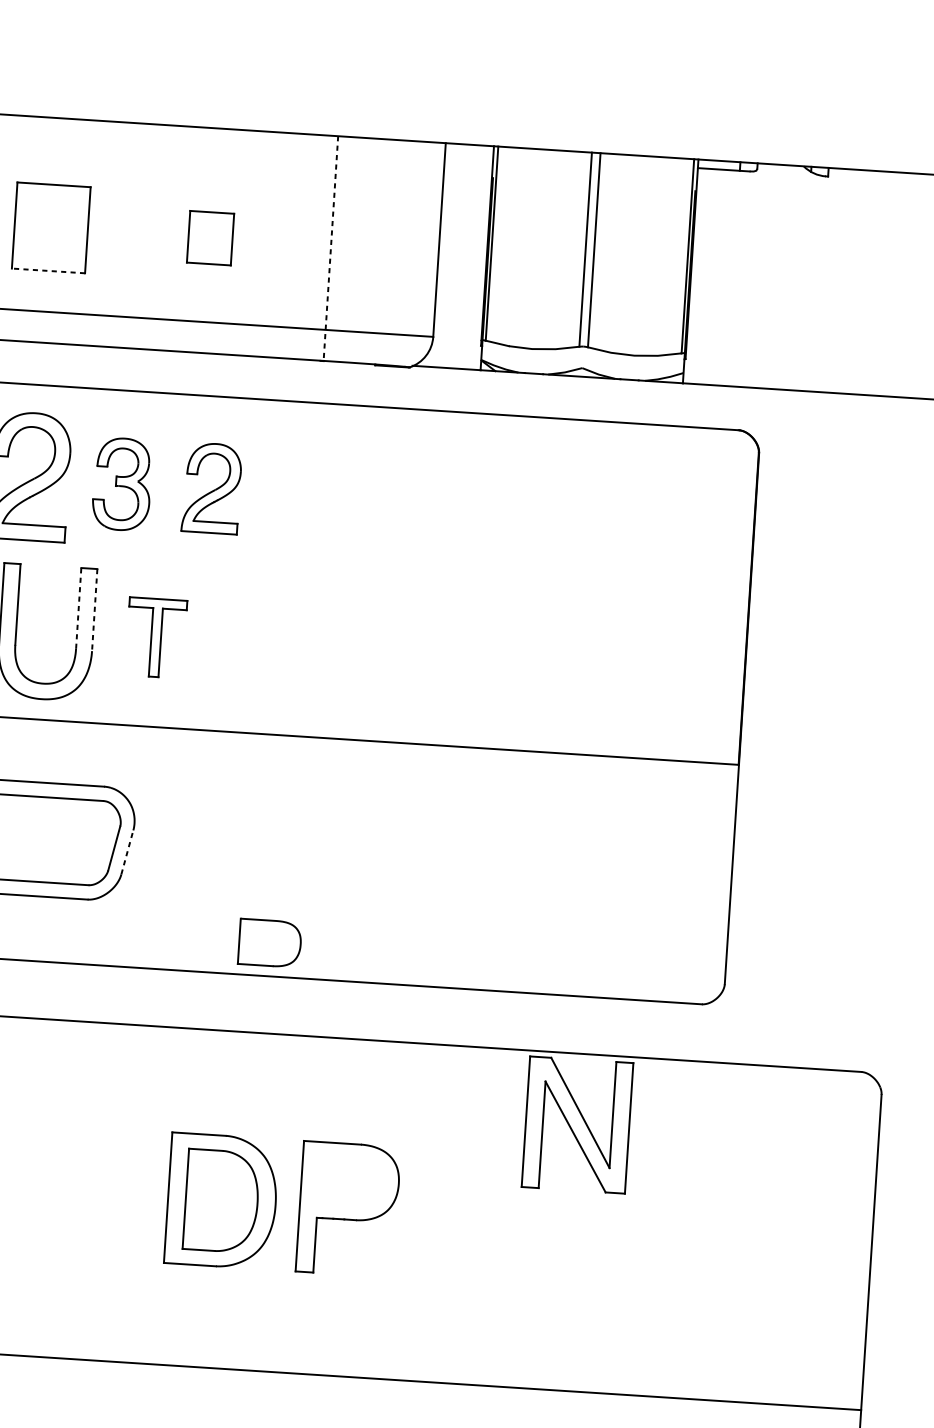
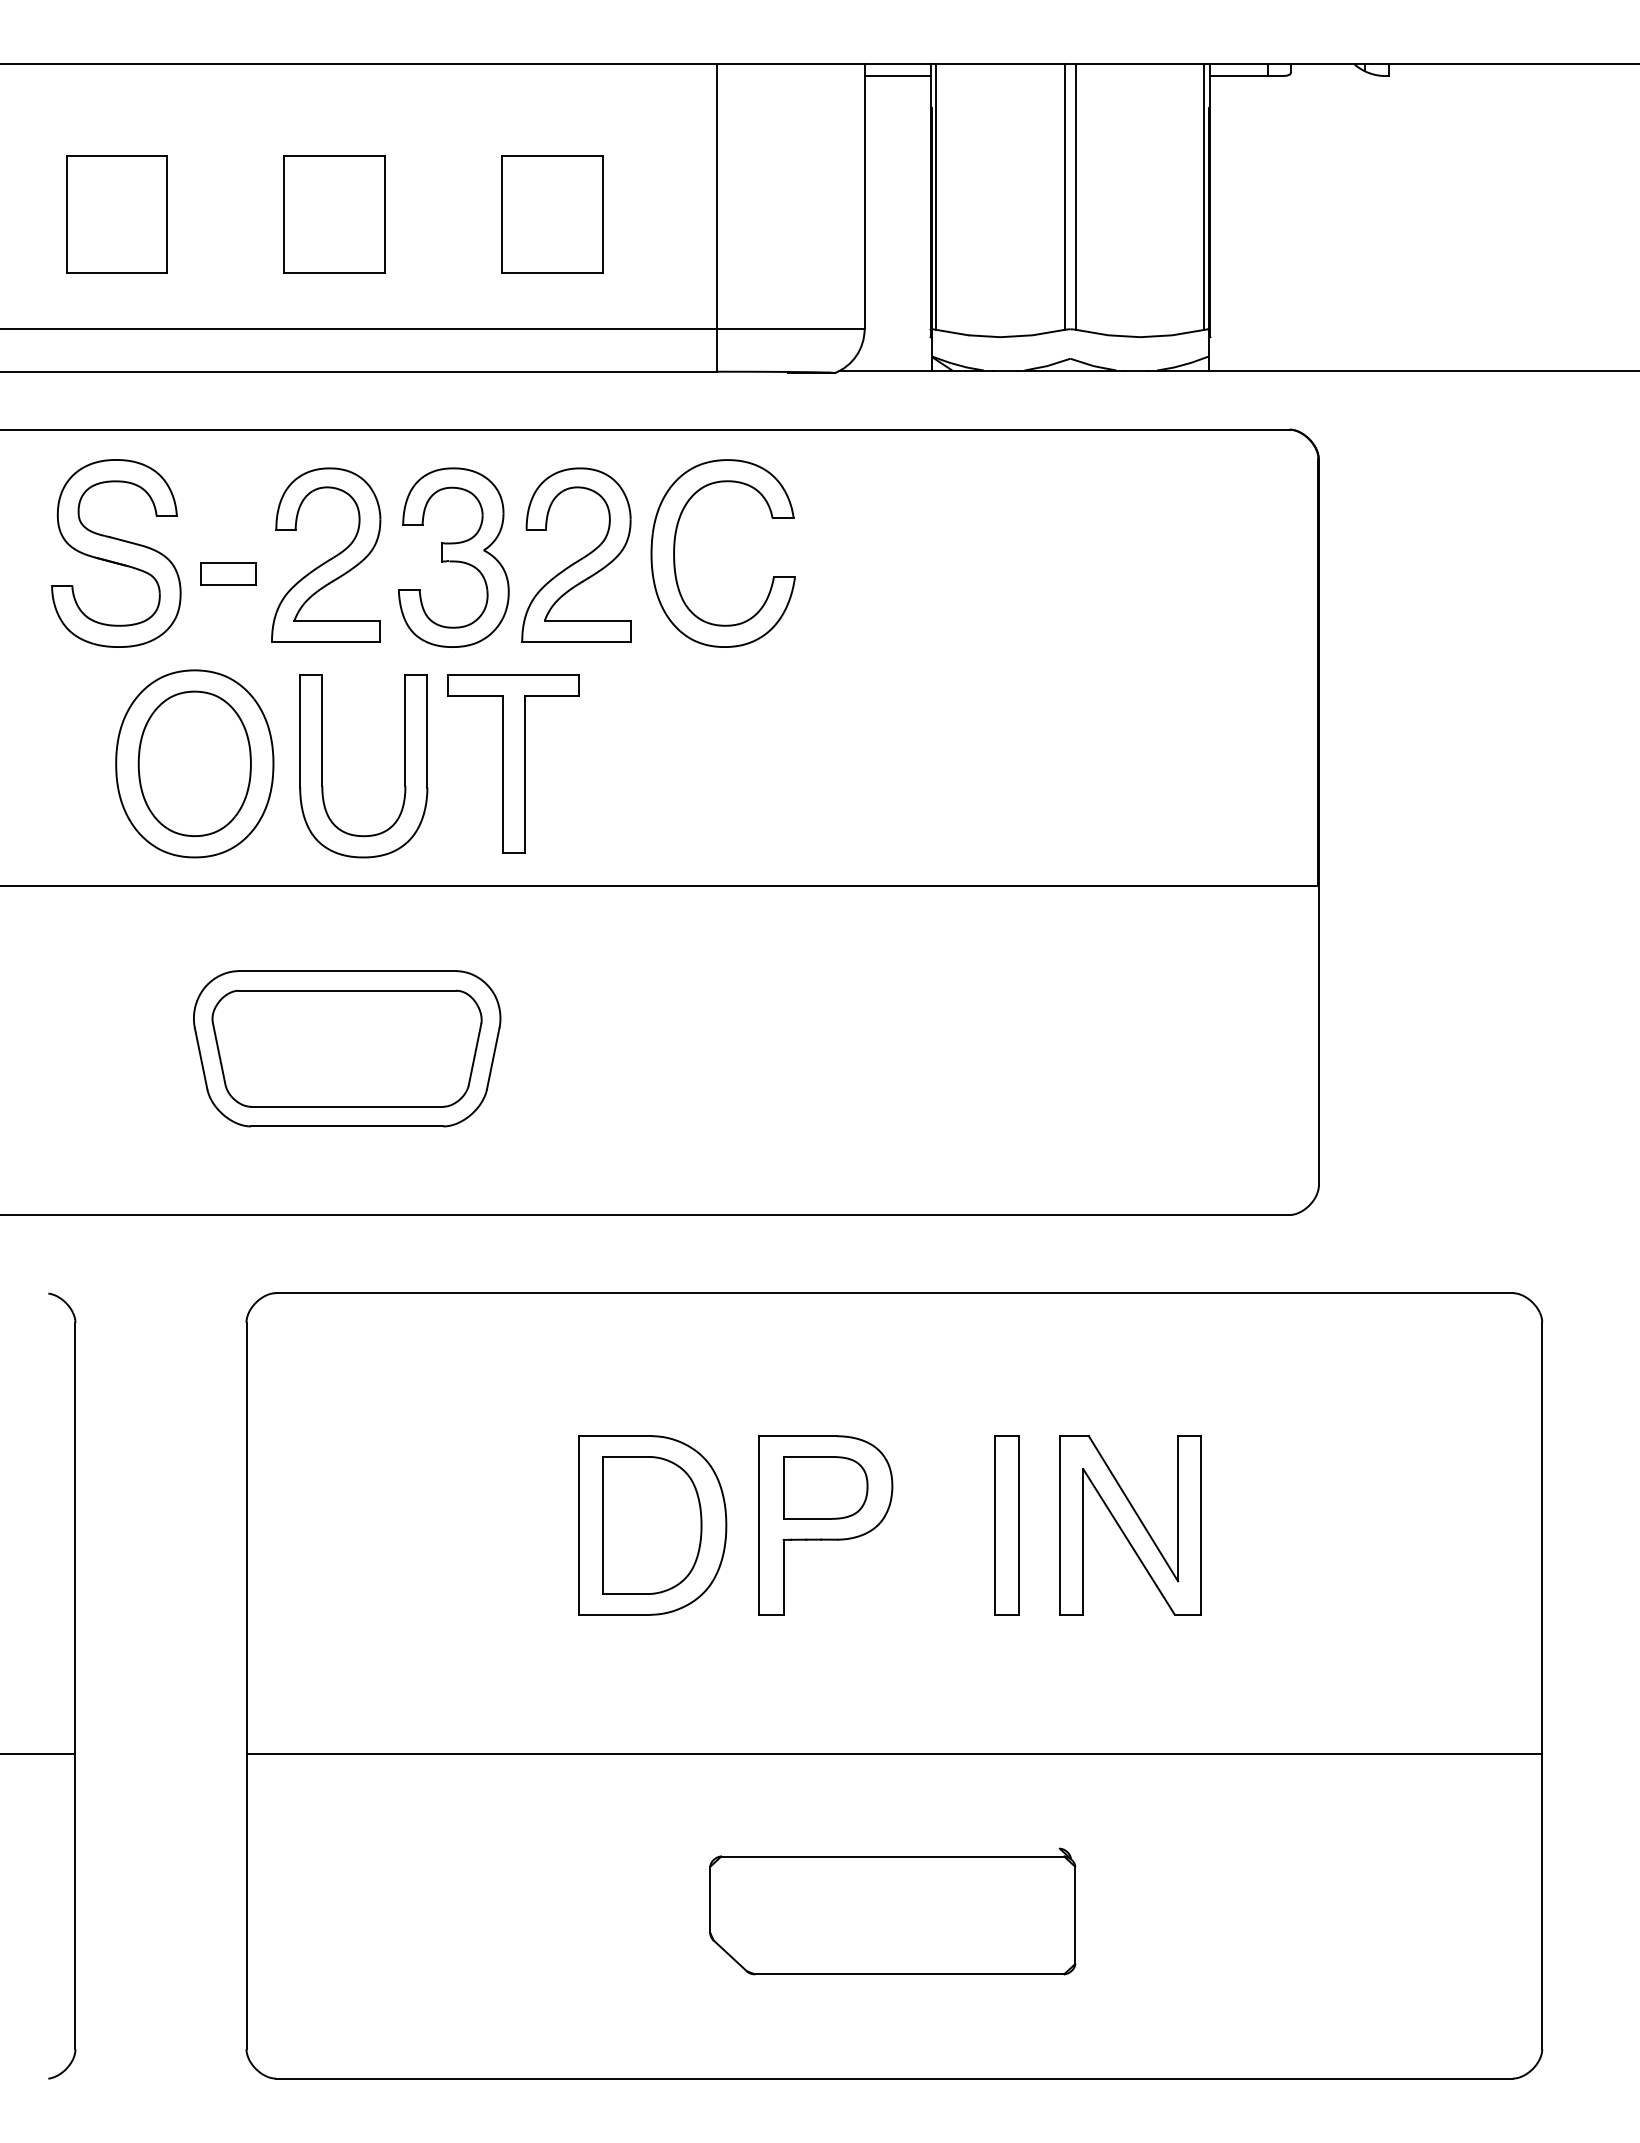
line: (469, 153) -> (897, 76), added
part: (210, 238) -> (552, 214), size x1.67
line: (331, 248) -> (717, 217), dashed -> solid
line: (48, 271) -> (334, 273), dashed -> solid
part: (122, 484) -> (453, 557), size x1.43
part: (212, 487) -> (576, 554), size x1.43
part: (284, 488) -> (675, 548), added
line: (78, 608) -> (405, 730), dashed -> solid
line: (94, 610) -> (427, 731), dashed -> solid
part: (156, 637) -> (513, 763), size x1.67
line: (127, 852) -> (493, 1058), dashed -> solid
part: (269, 942) -> (825, 1487), moved
part: (577, 1125) -> (1130, 1525), moved
part: (480, 1217) -> (1006, 1525), added

